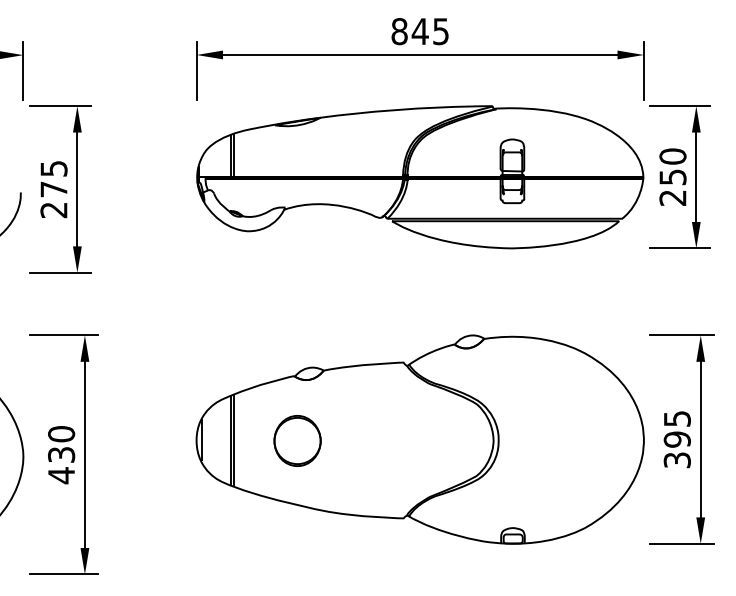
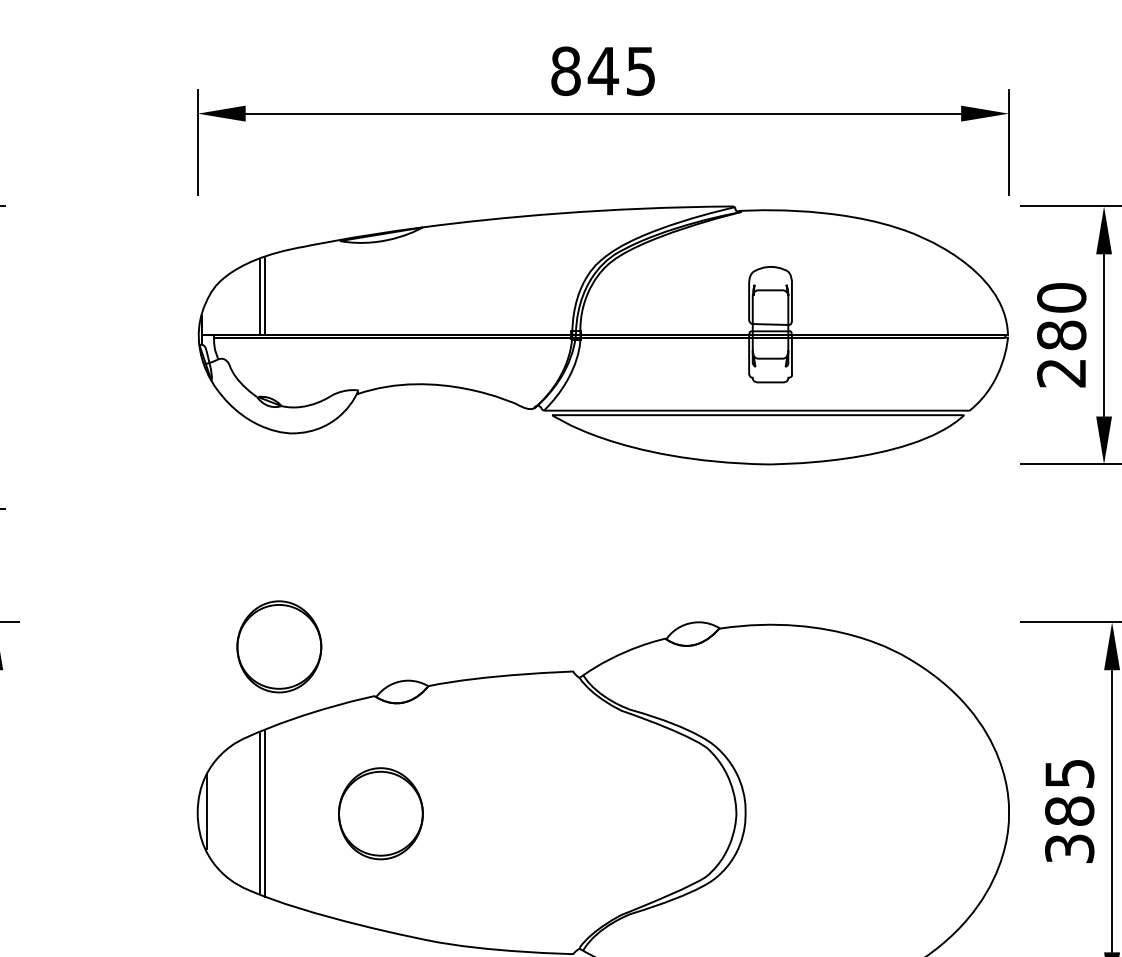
text: (672, 177) -> (1060, 335), 250 -> 280
part: (241, 348) -> (279, 645), added
text: (676, 439) -> (1068, 811), 395 -> 385

